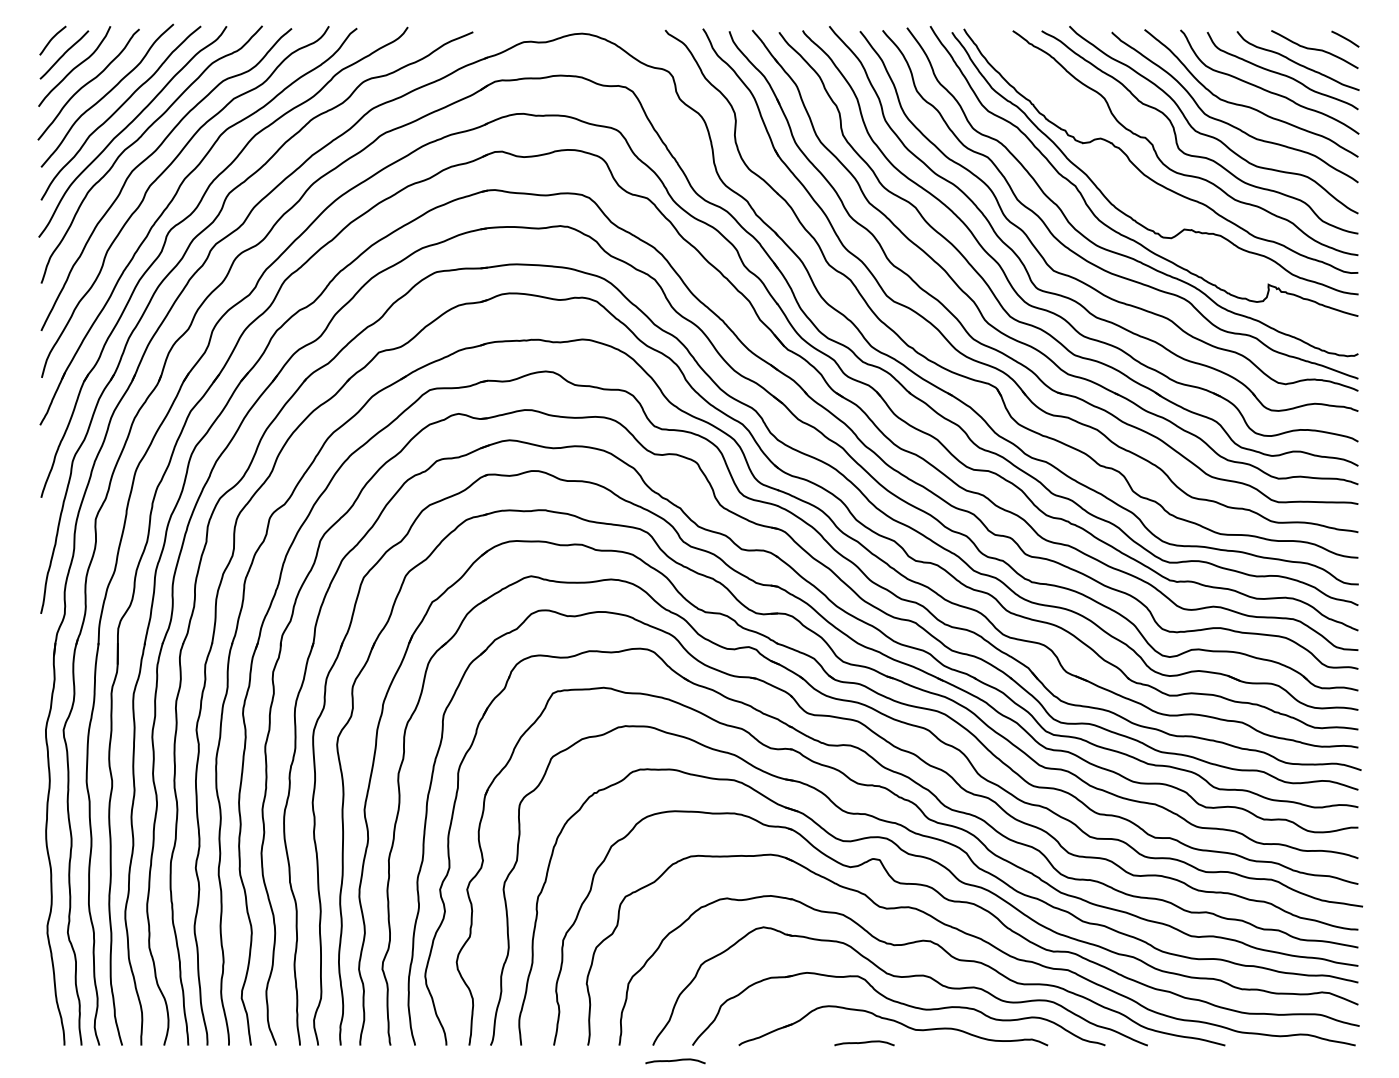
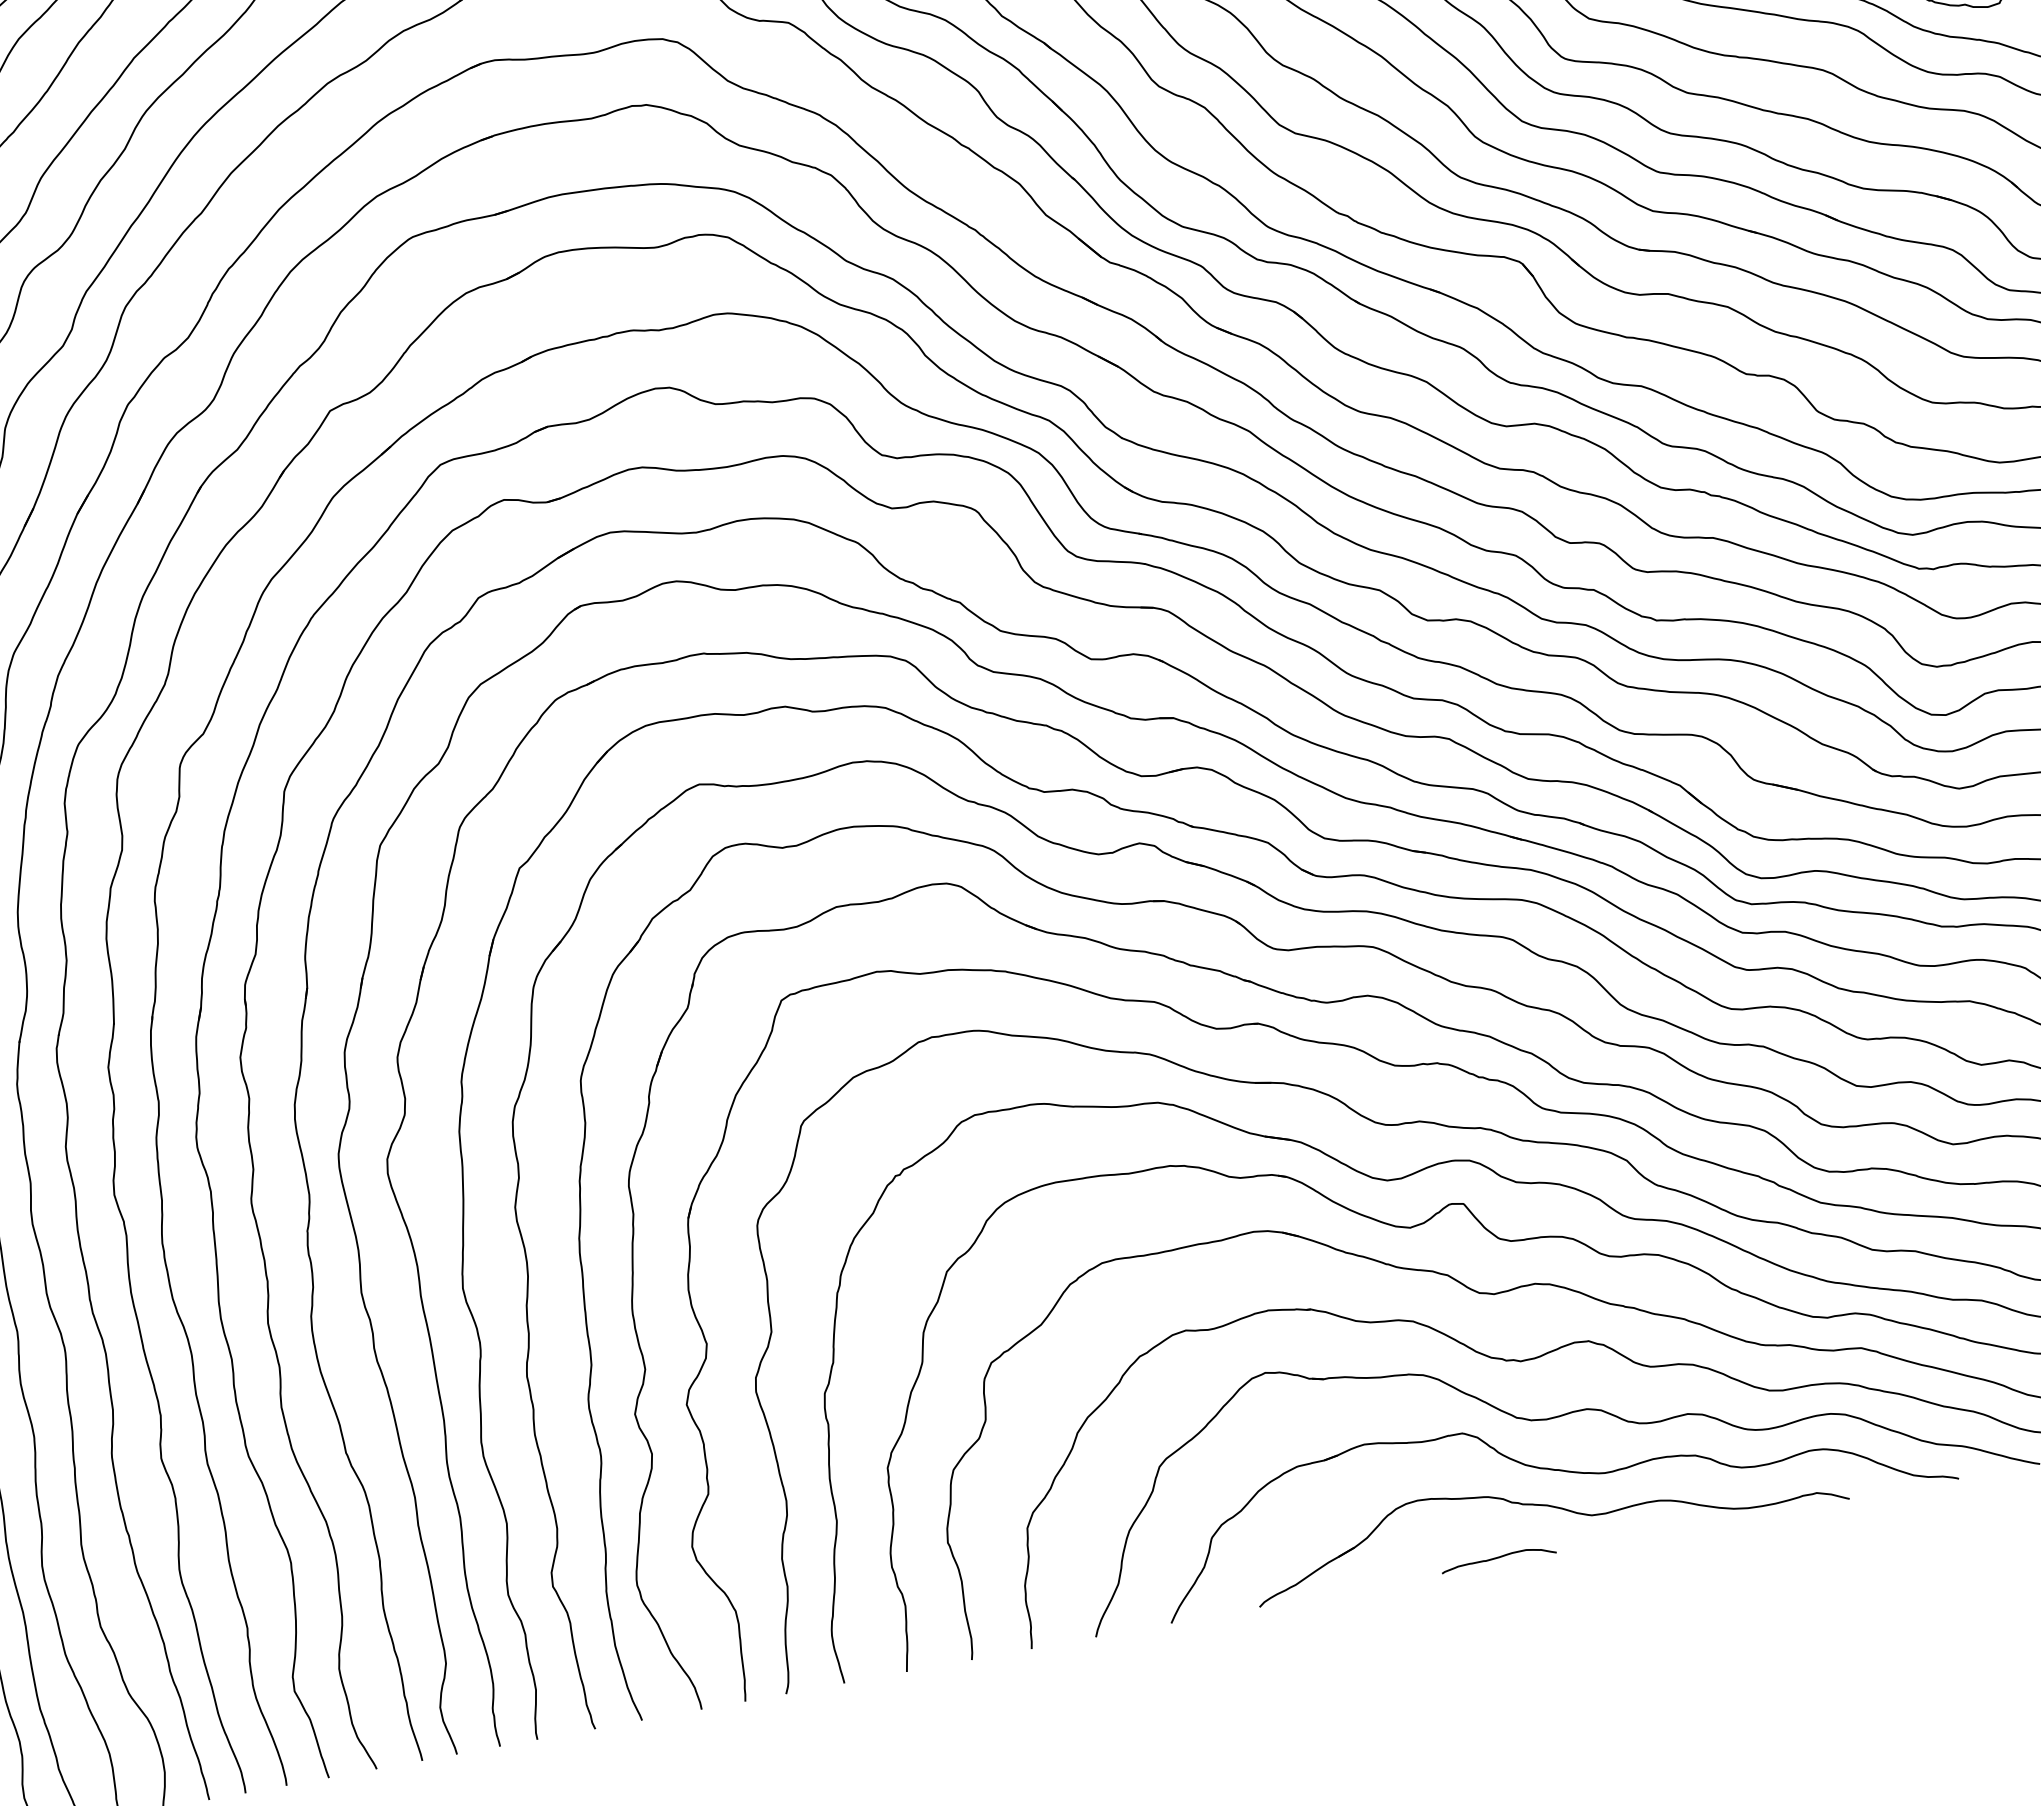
curve: (675, 1061) -> (1144, 1659), removed

